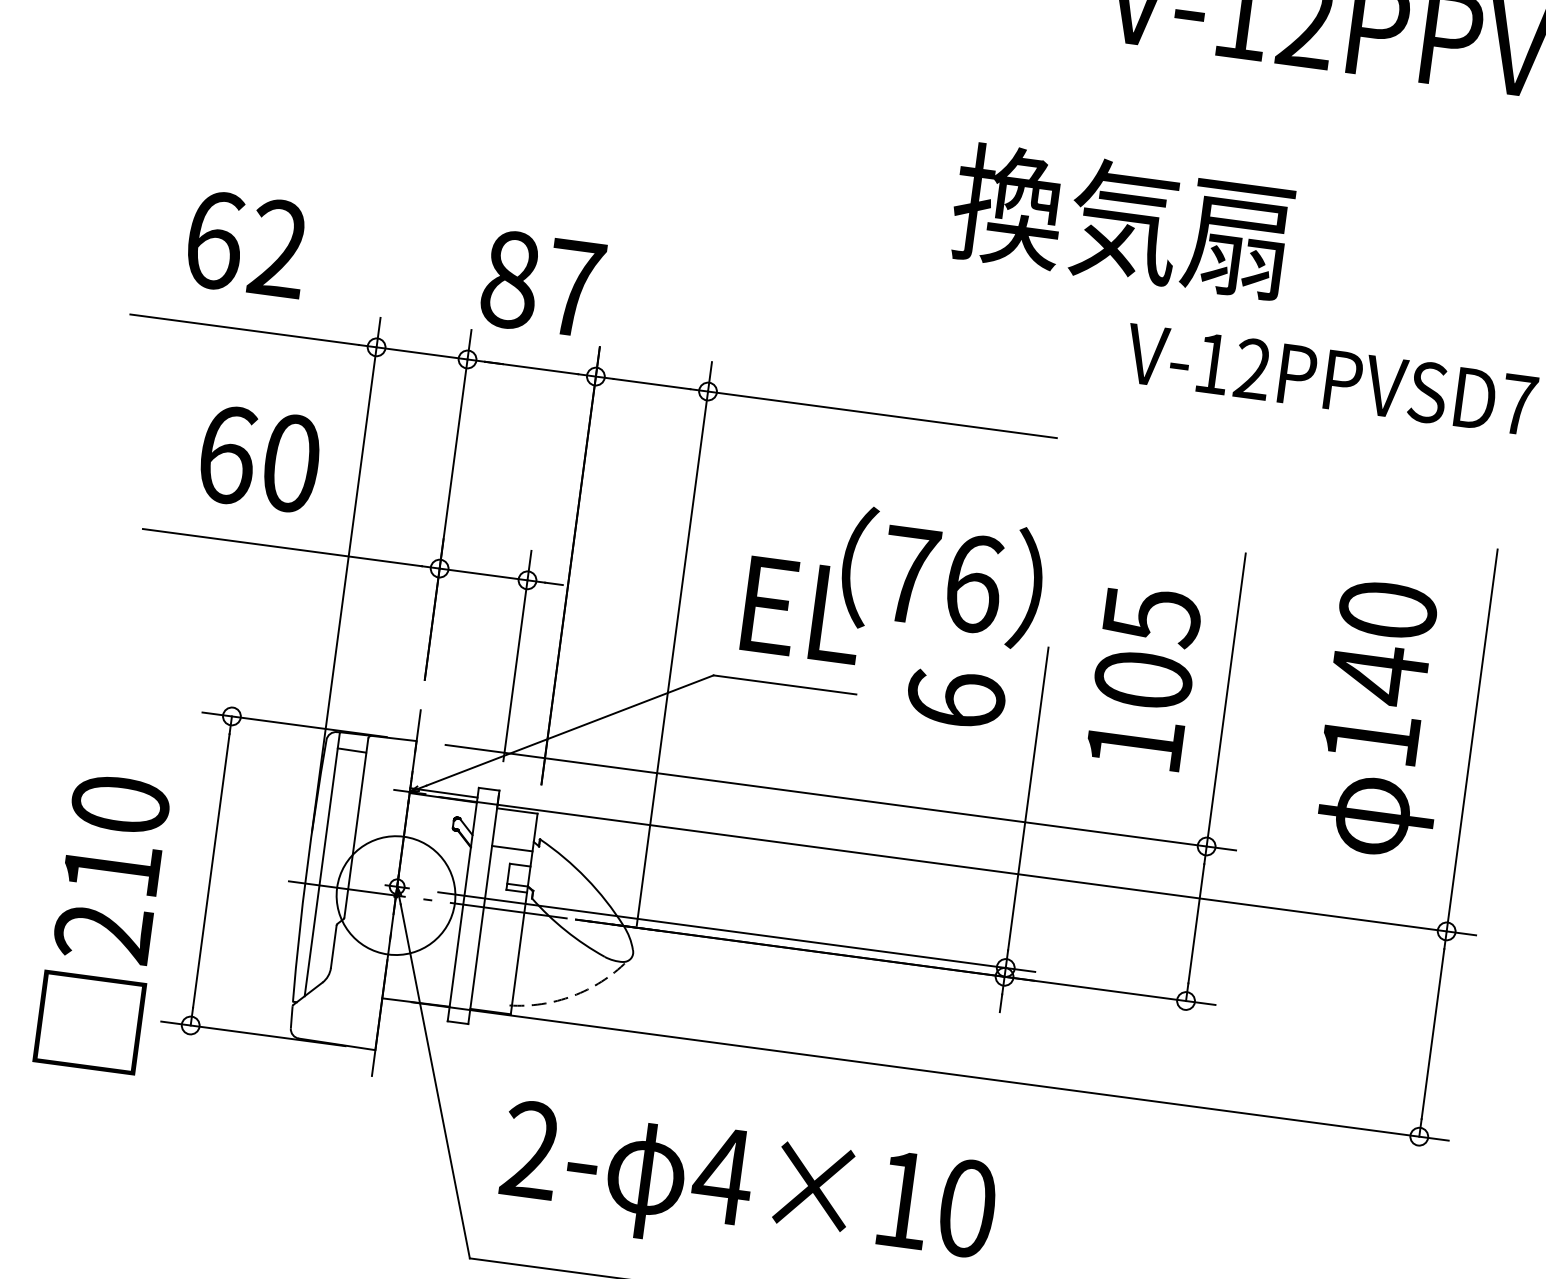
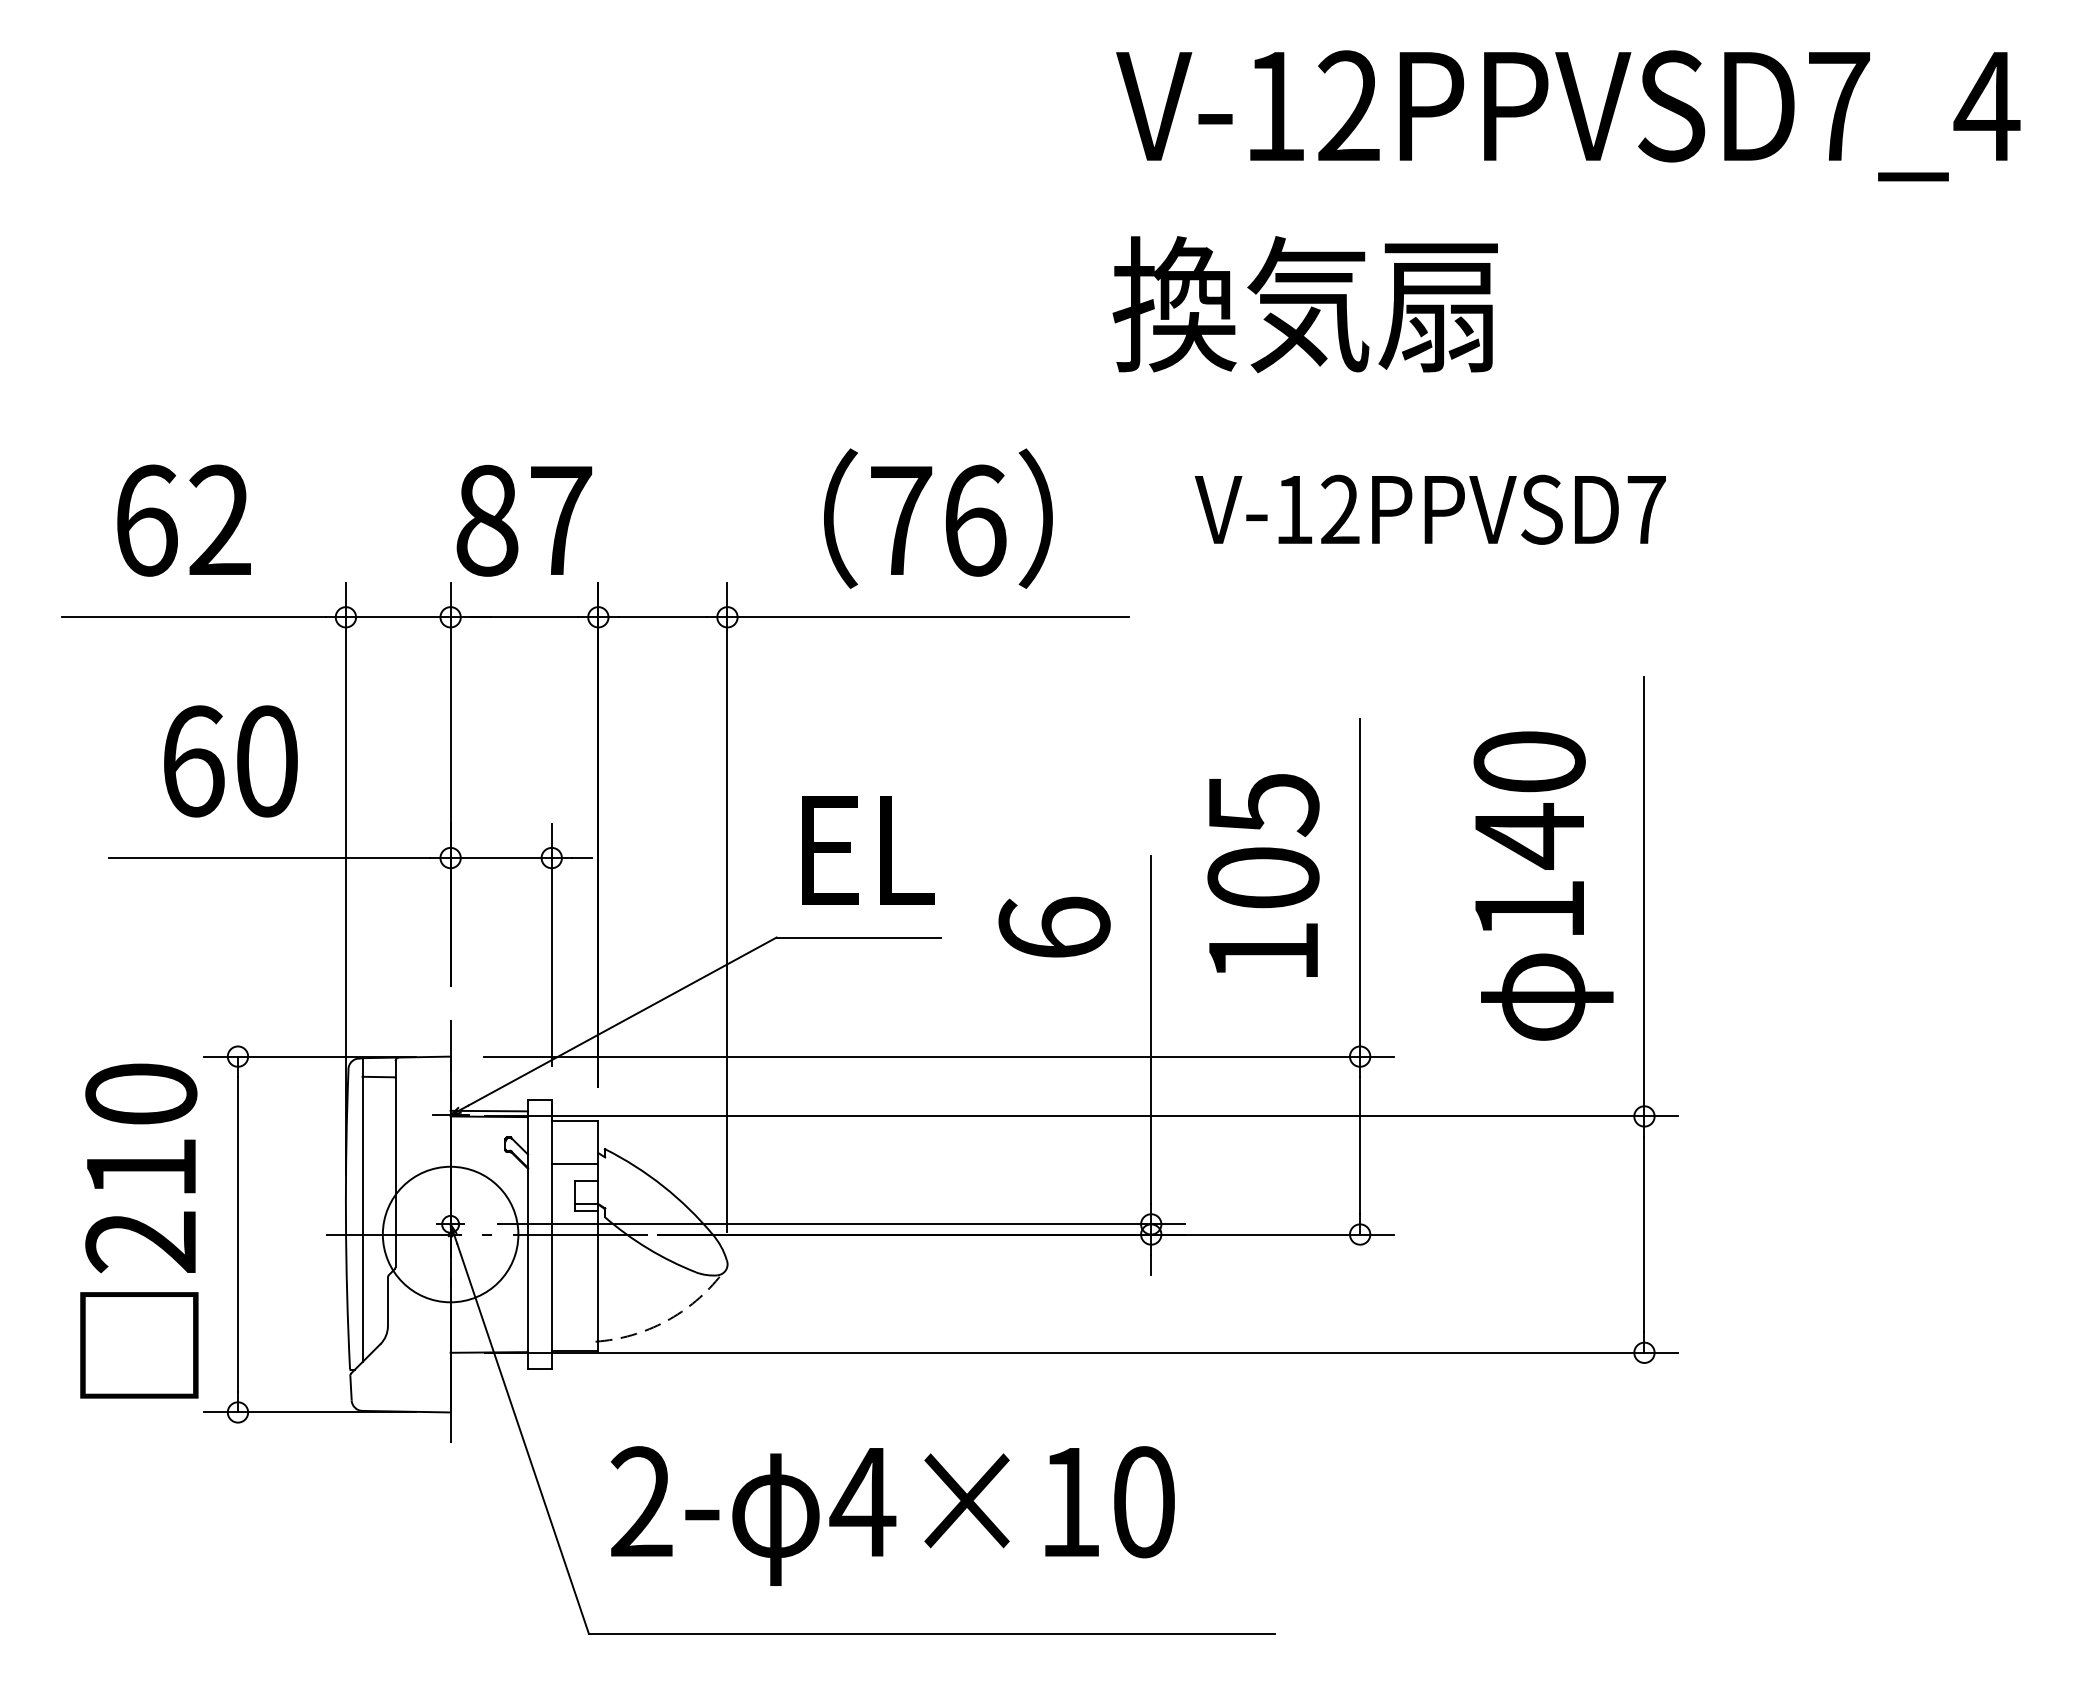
text: (1121, 221) -> (1304, 304), moved
text: (942, 577) -> (938, 518), moved
text: (103, 922) -> (139, 1230), moved

